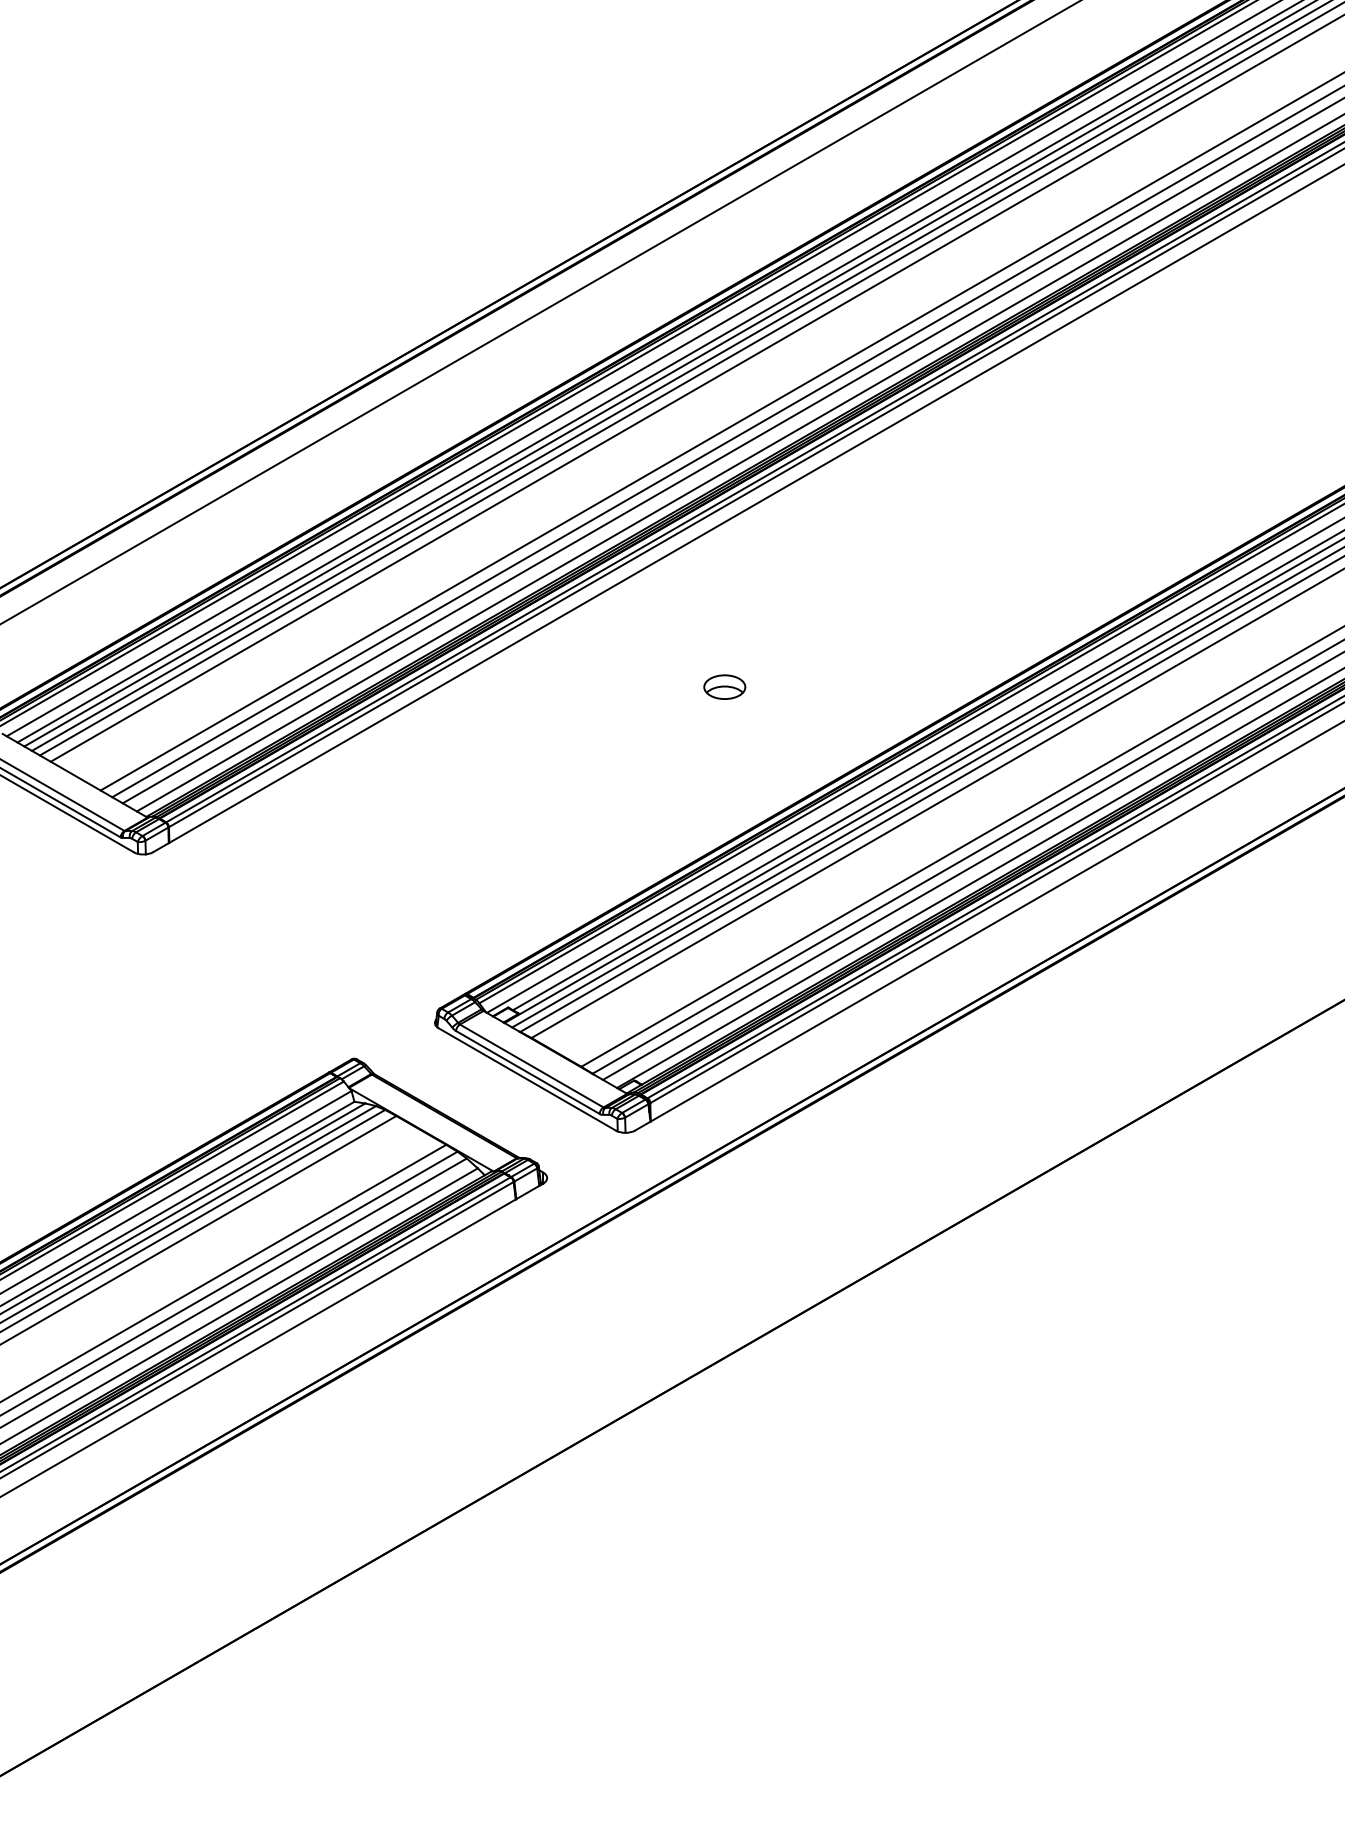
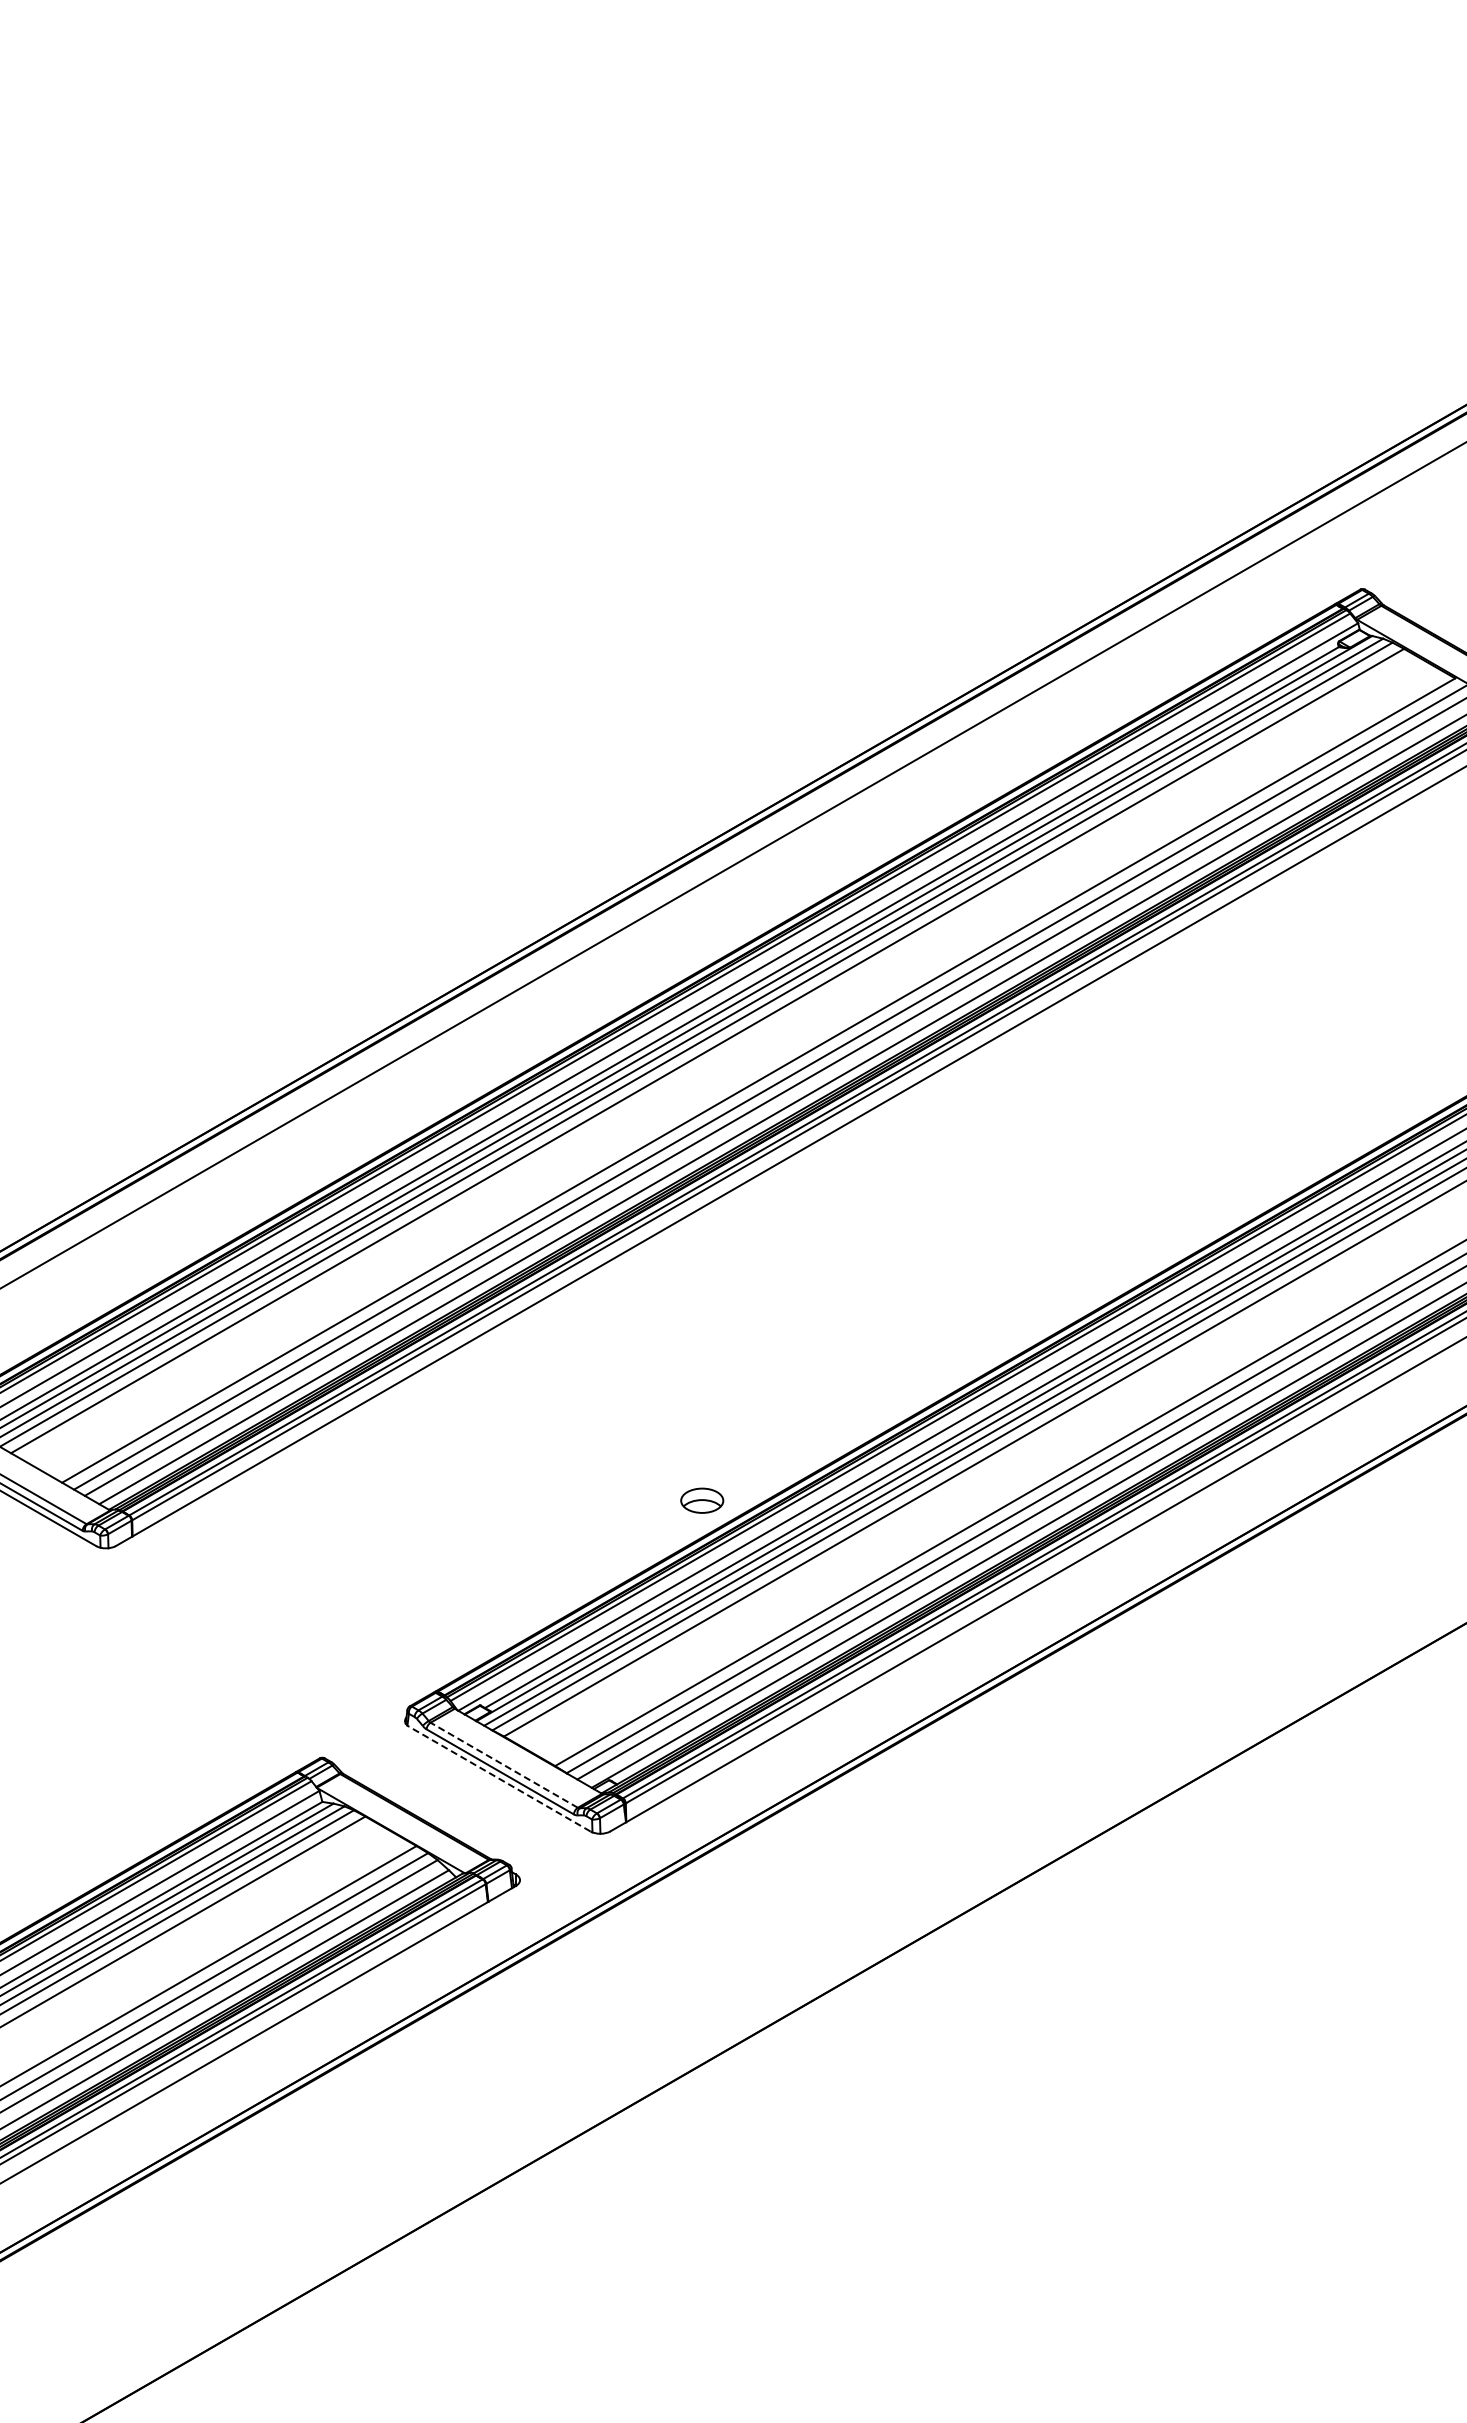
part: (725, 686) -> (702, 1500), moved
line: (531, 1066) -> (503, 1765), solid -> dashed
line: (527, 1079) -> (499, 1779), solid -> dashed

